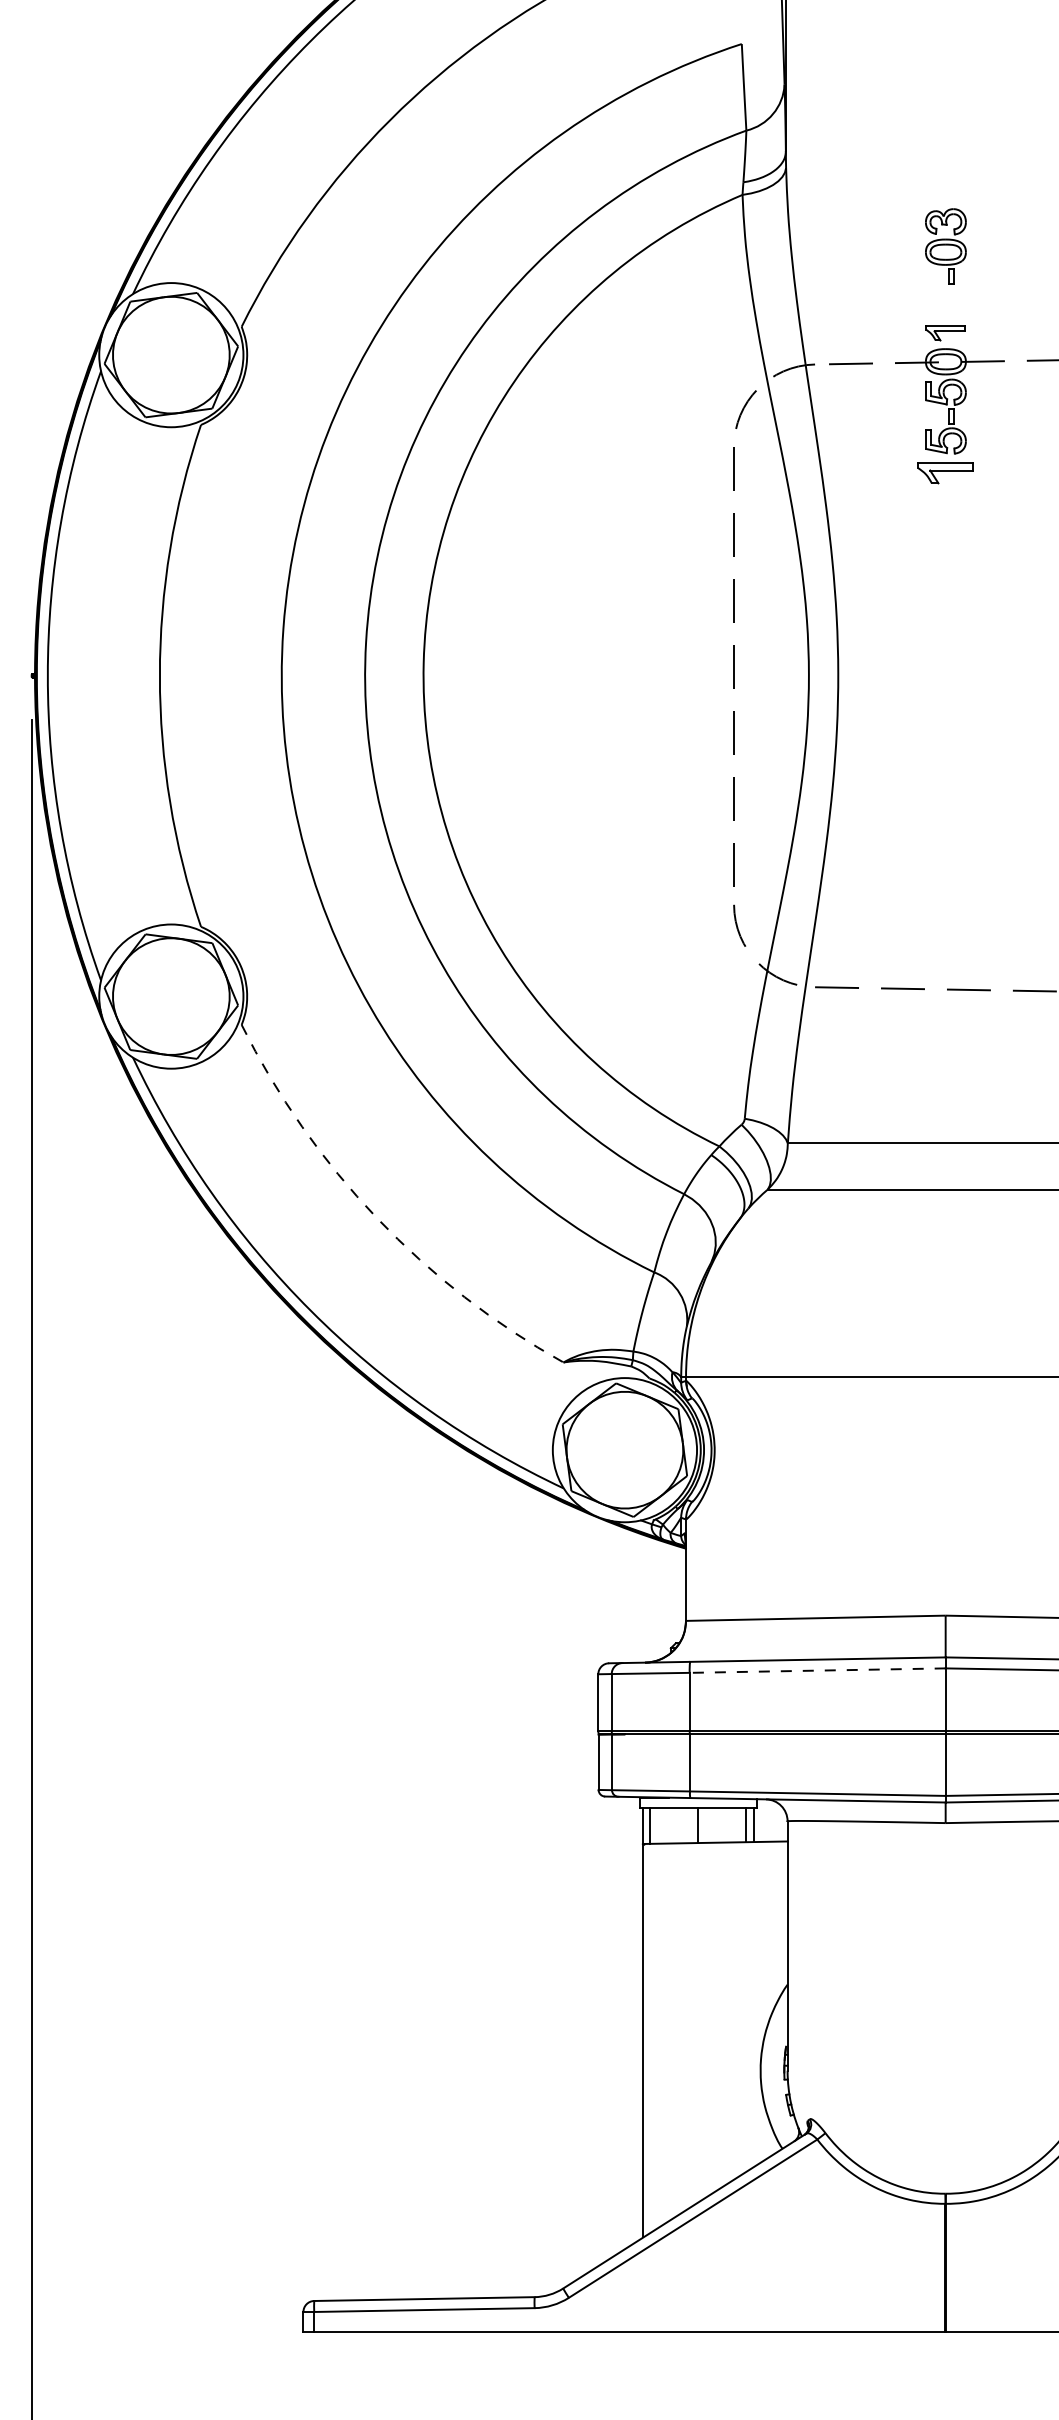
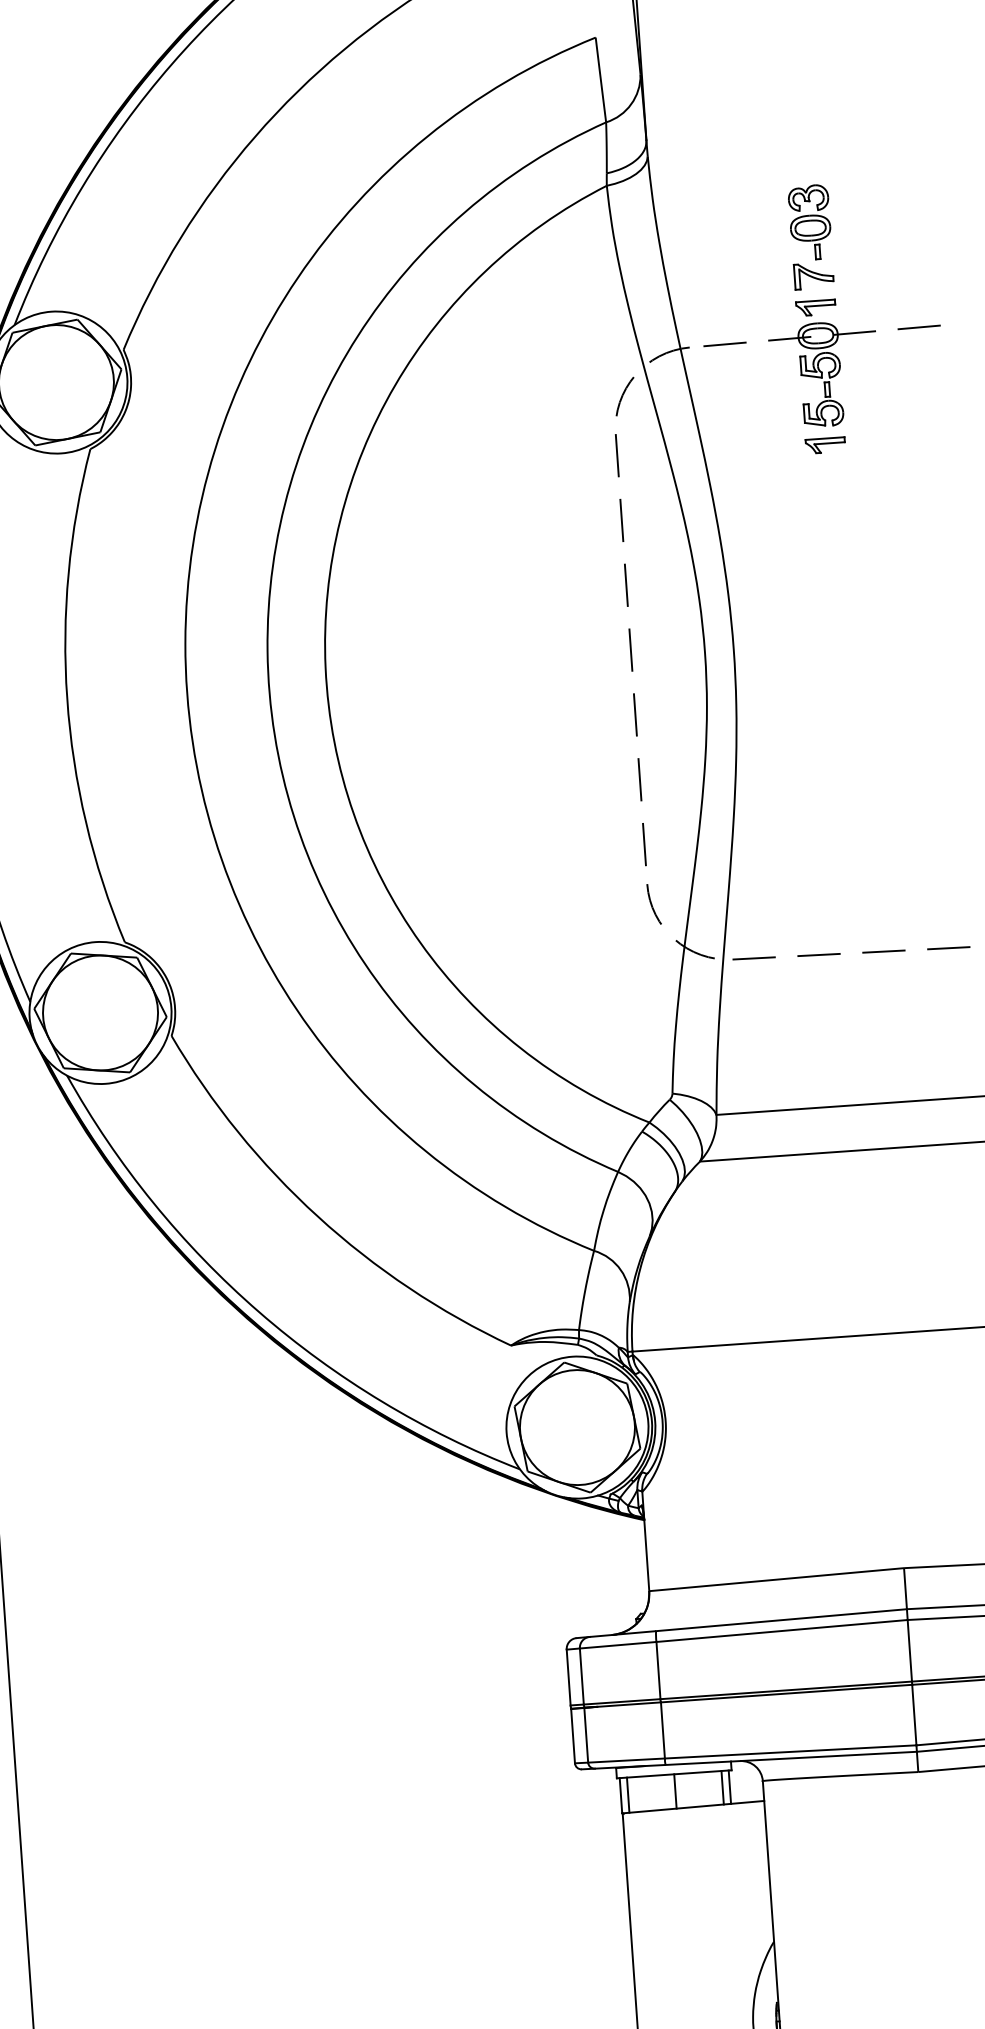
part: (945, 300) -> (813, 275), added
part: (945, 473) -> (825, 445), size x0.71
arc: (377, 1218) -> (318, 1216), dashed -> solid
line: (817, 1670) -> (781, 1630), dashed -> solid

